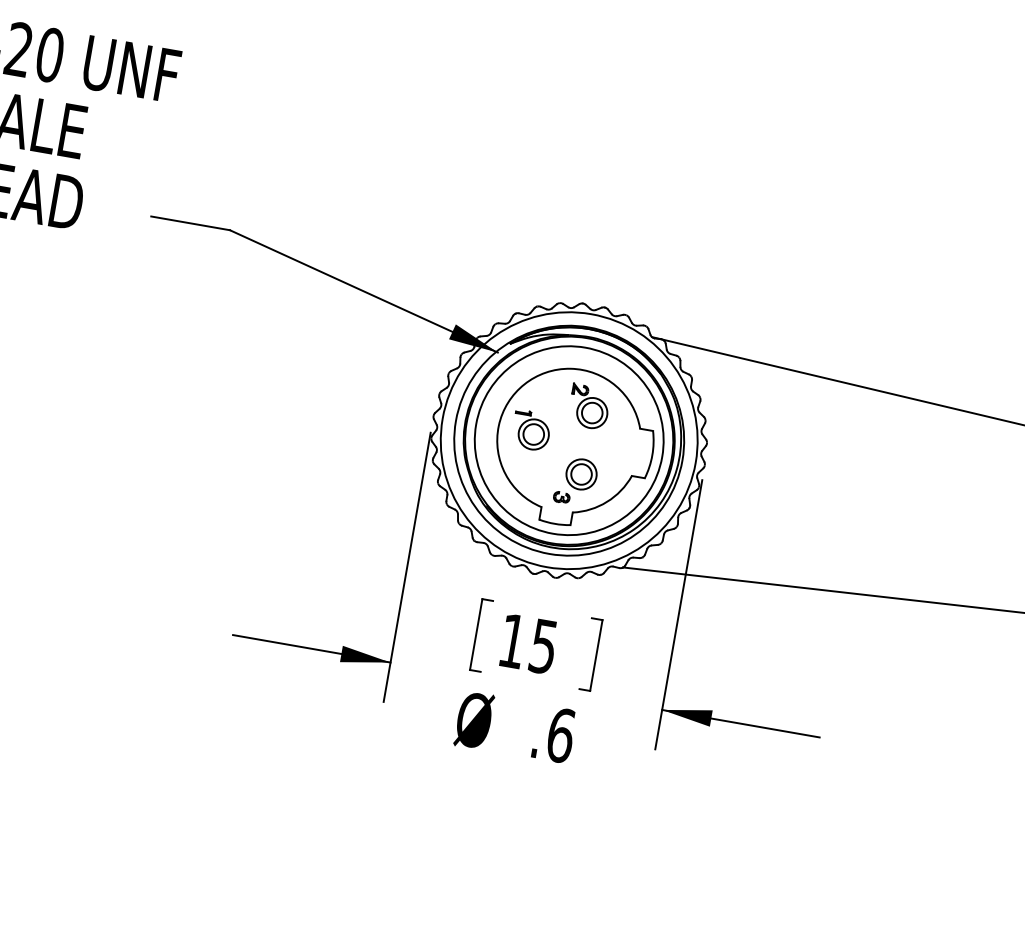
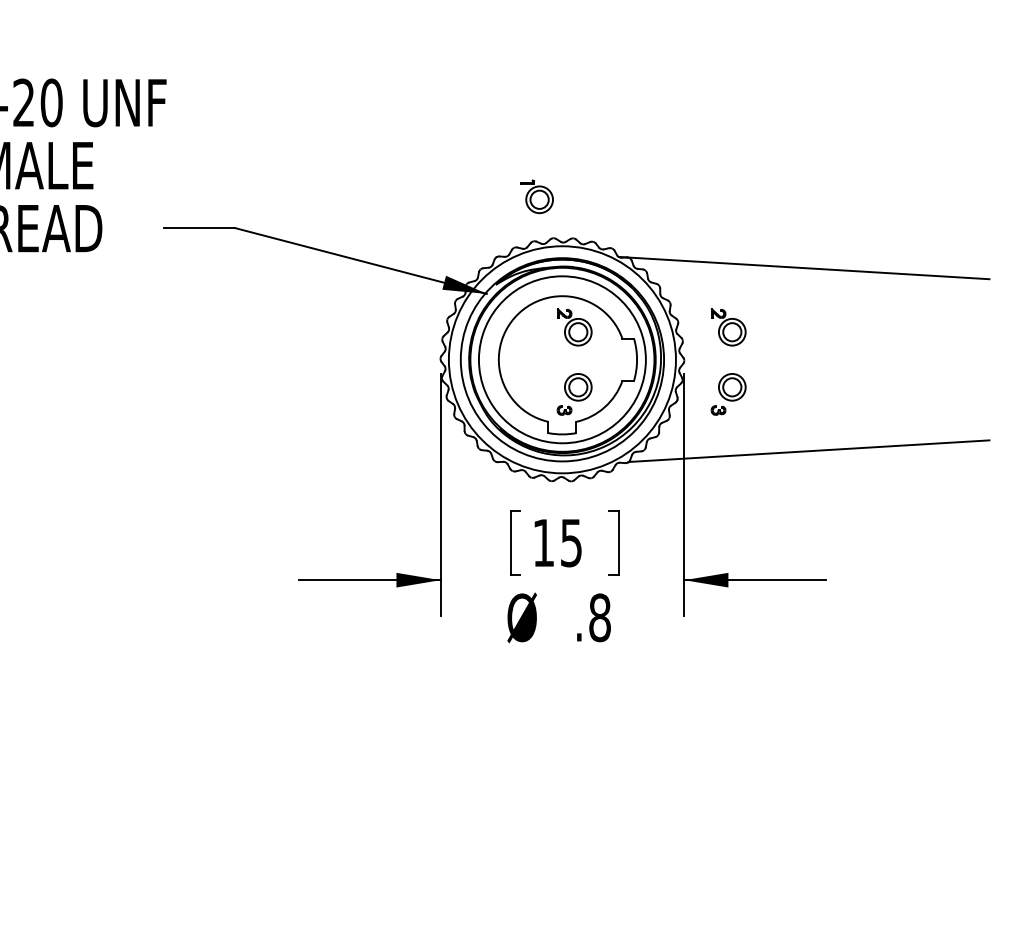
part: (530, 430) -> (536, 196), moved
part: (760, 437) -> (728, 327), added
part: (747, 511) -> (728, 394), added
text: (561, 735) -> (600, 617), .6 -> .8

